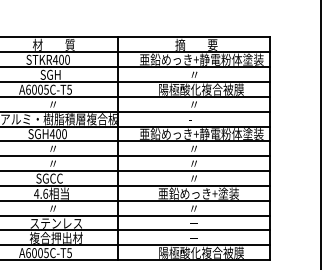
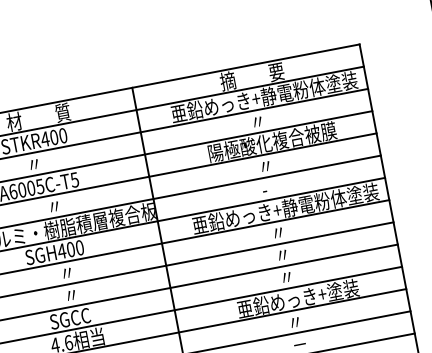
text: (50, 74) -> (41, 162), SGH -> 〃

